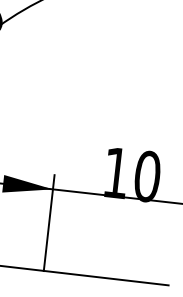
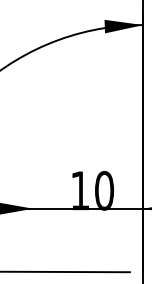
line: (49, 222) -> (33, 234), removed

